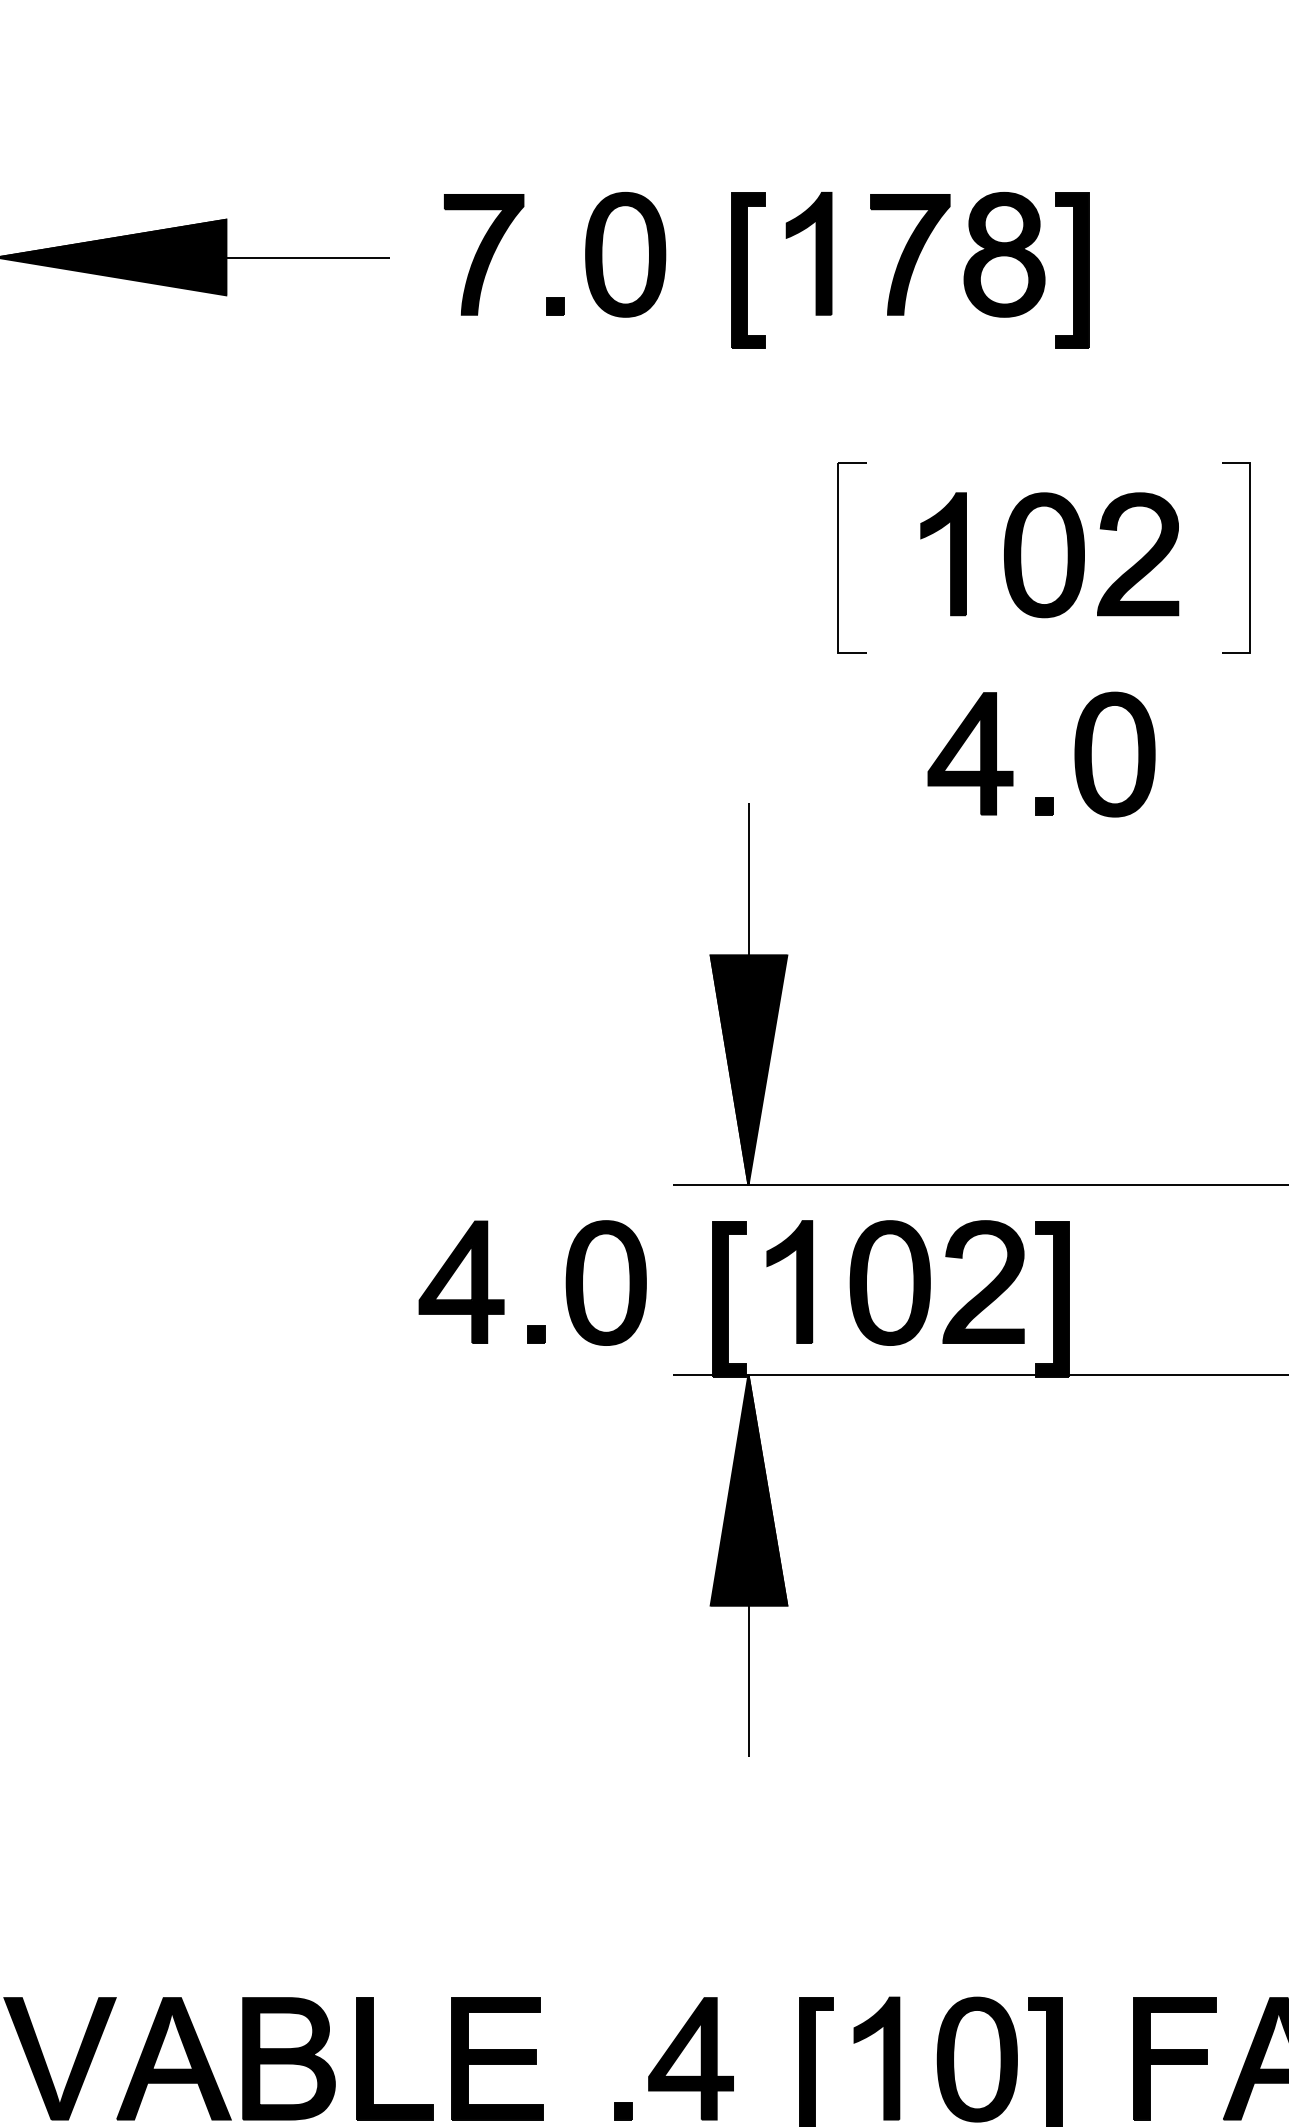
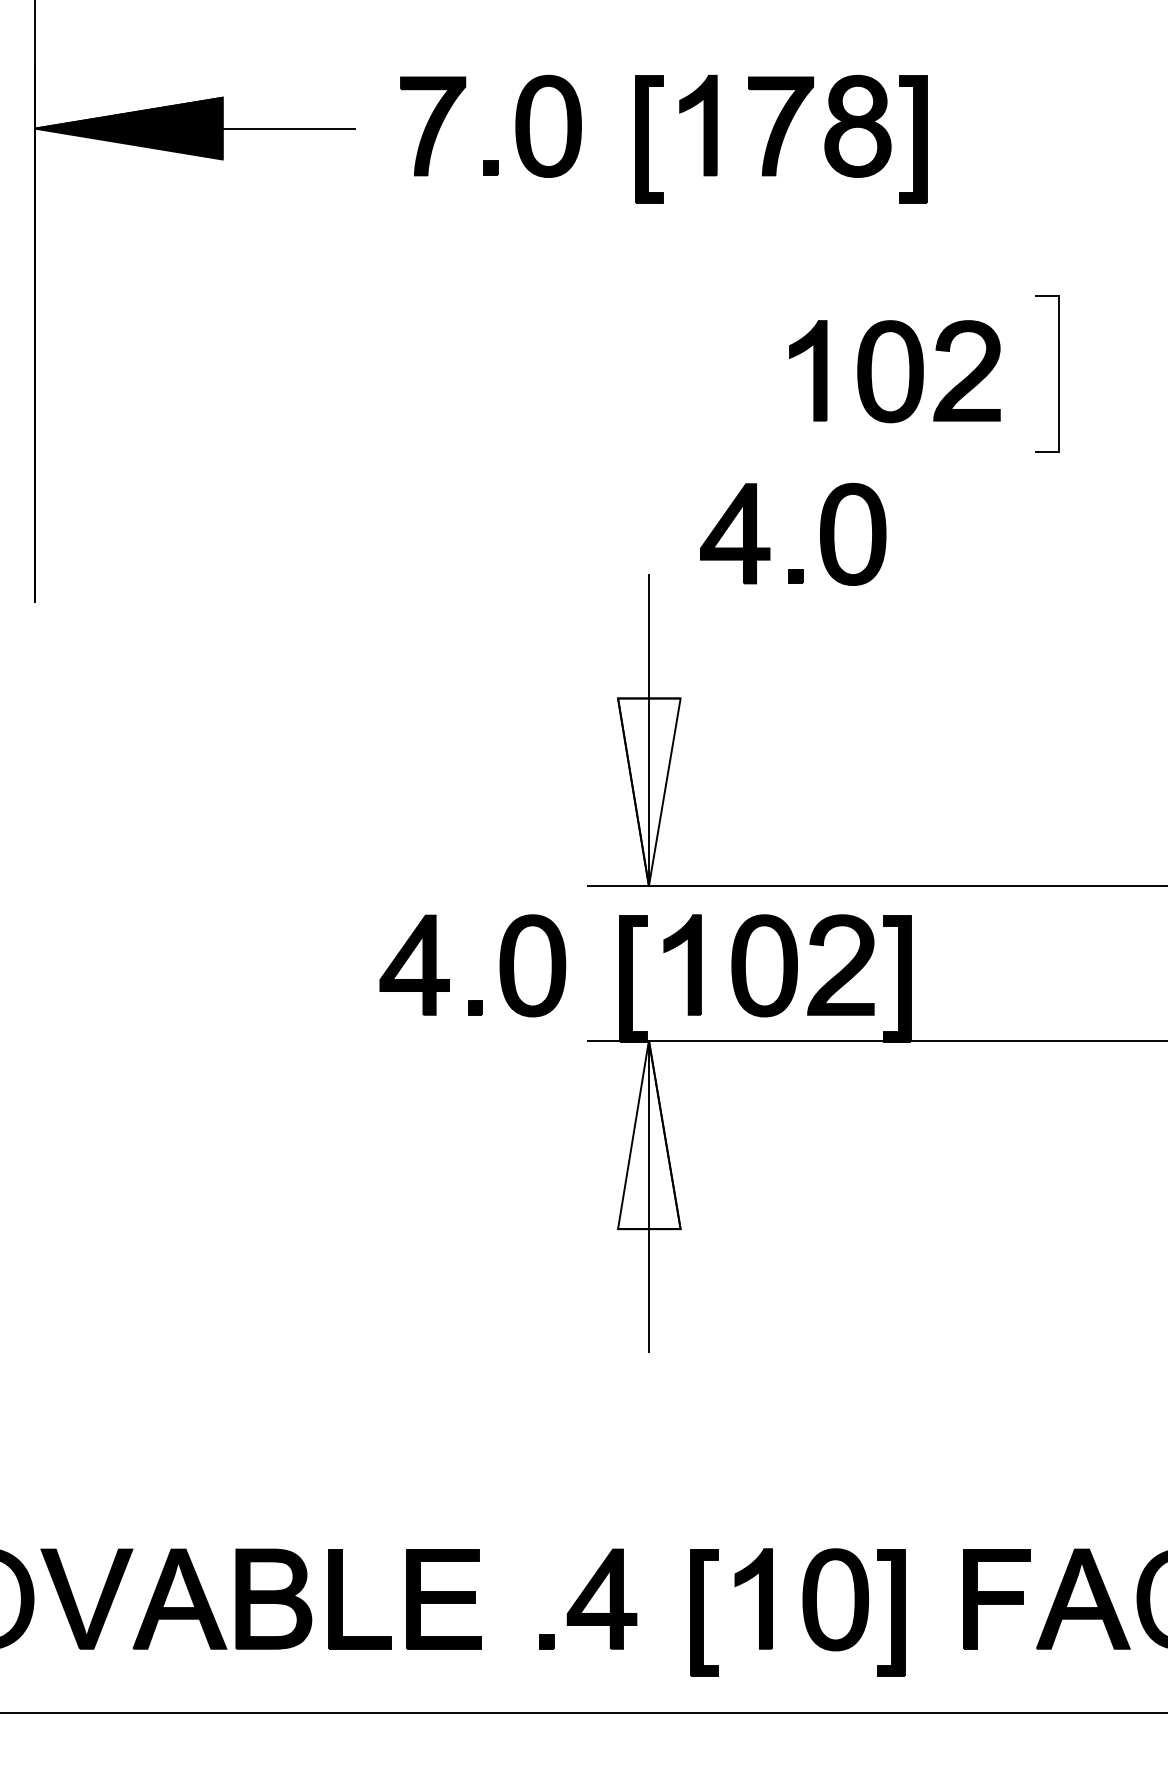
part: (838, 557) -> (722, 373), removed
part: (1013, 770) -> (770, 547), moved
fill: (749, 1070) -> (649, 792), removed
fill: (749, 1489) -> (649, 1134), removed

